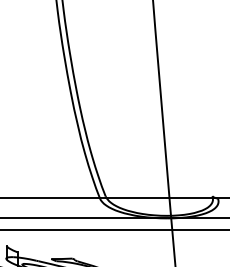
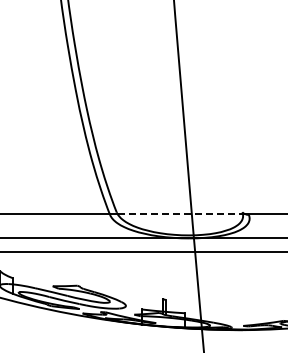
line: (159, 198) -> (180, 214), solid -> dashed

